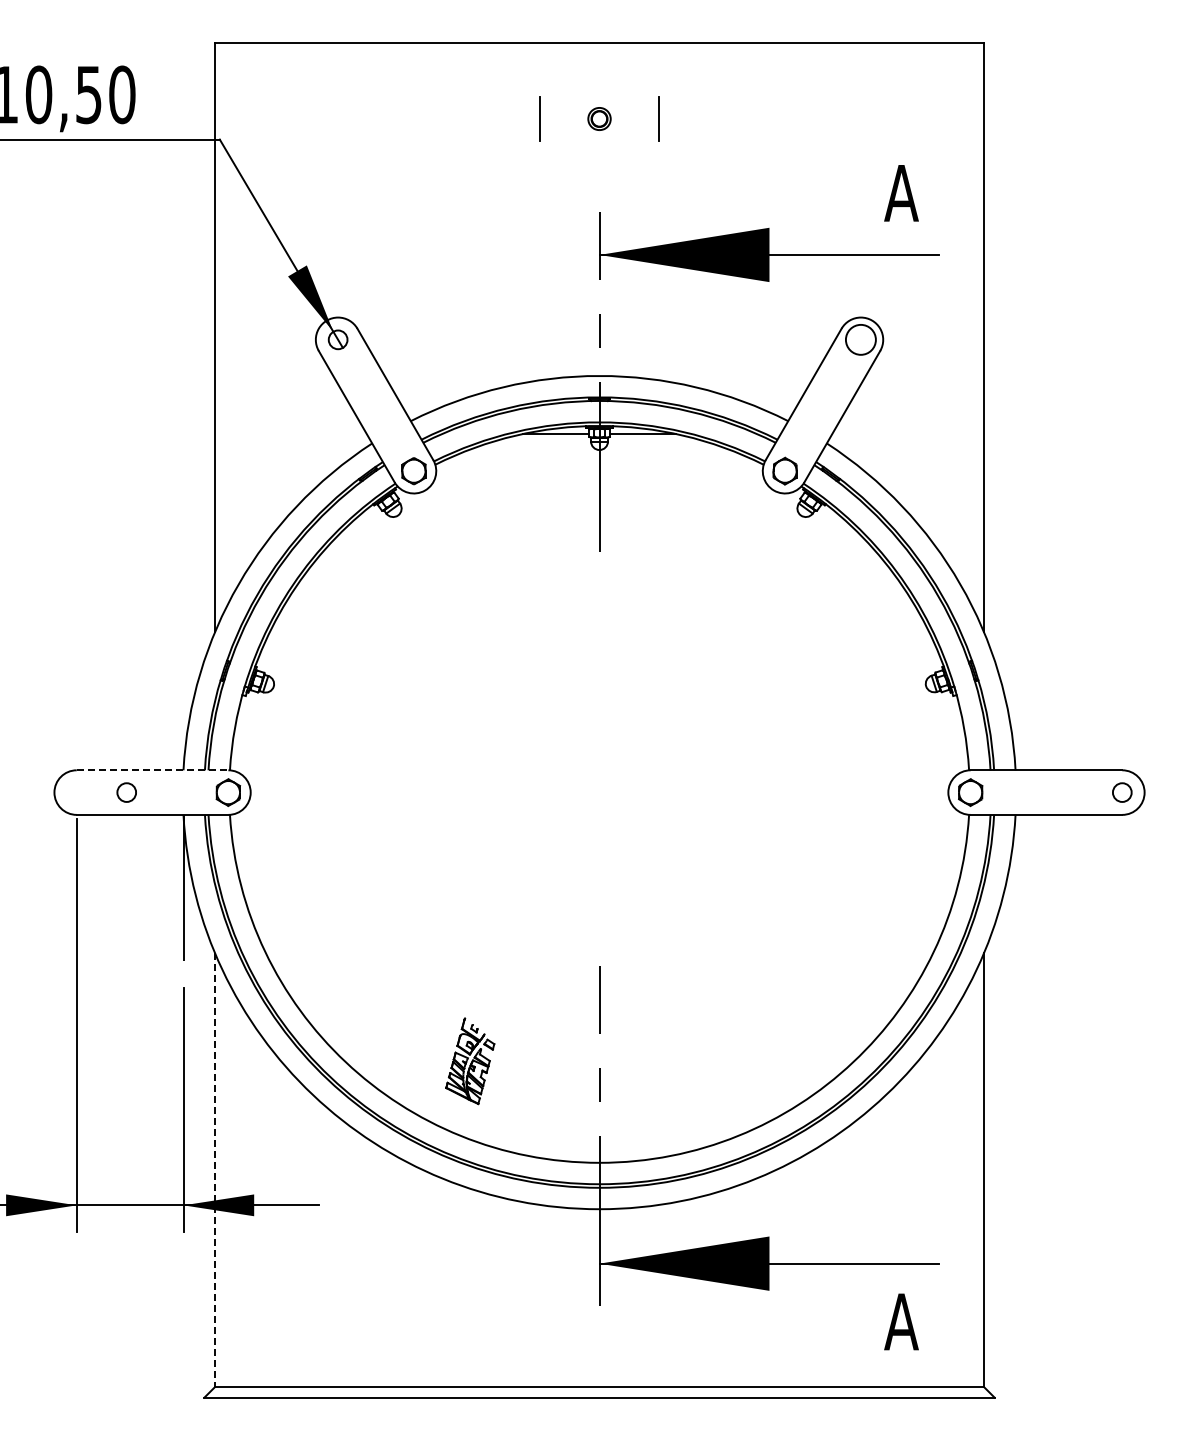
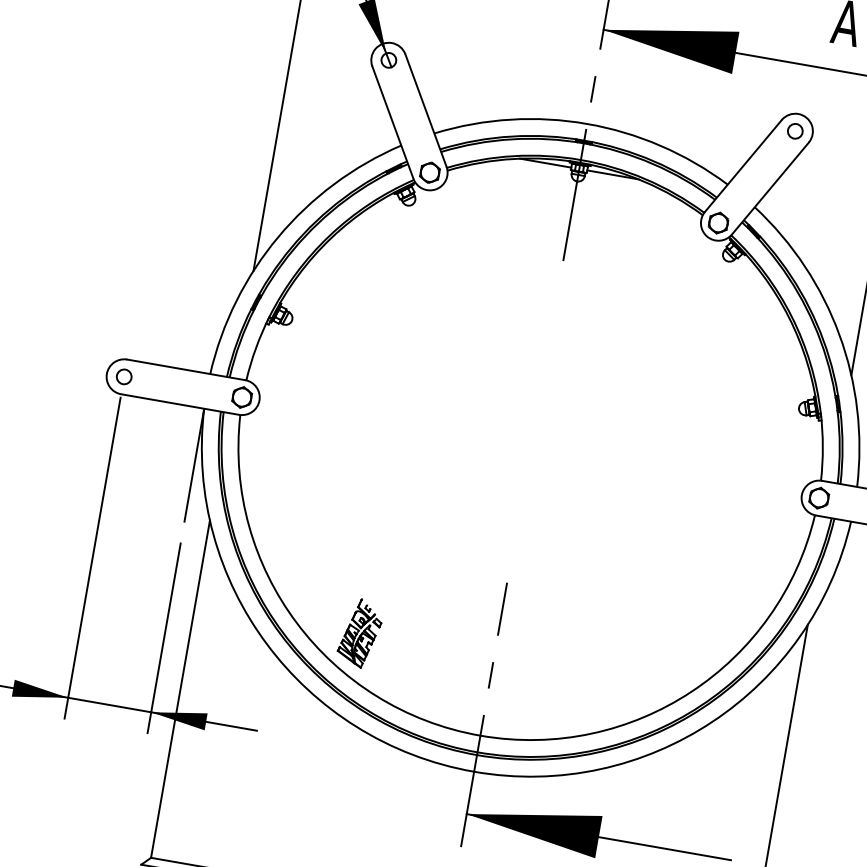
circle: (860, 339) -> (795, 130), size x0.62
line: (152, 770) -> (186, 370), dashed -> solid
circle: (126, 792) -> (124, 376), moved
part: (470, 1061) -> (360, 633), moved
line: (215, 1170) -> (180, 689), dashed -> solid

